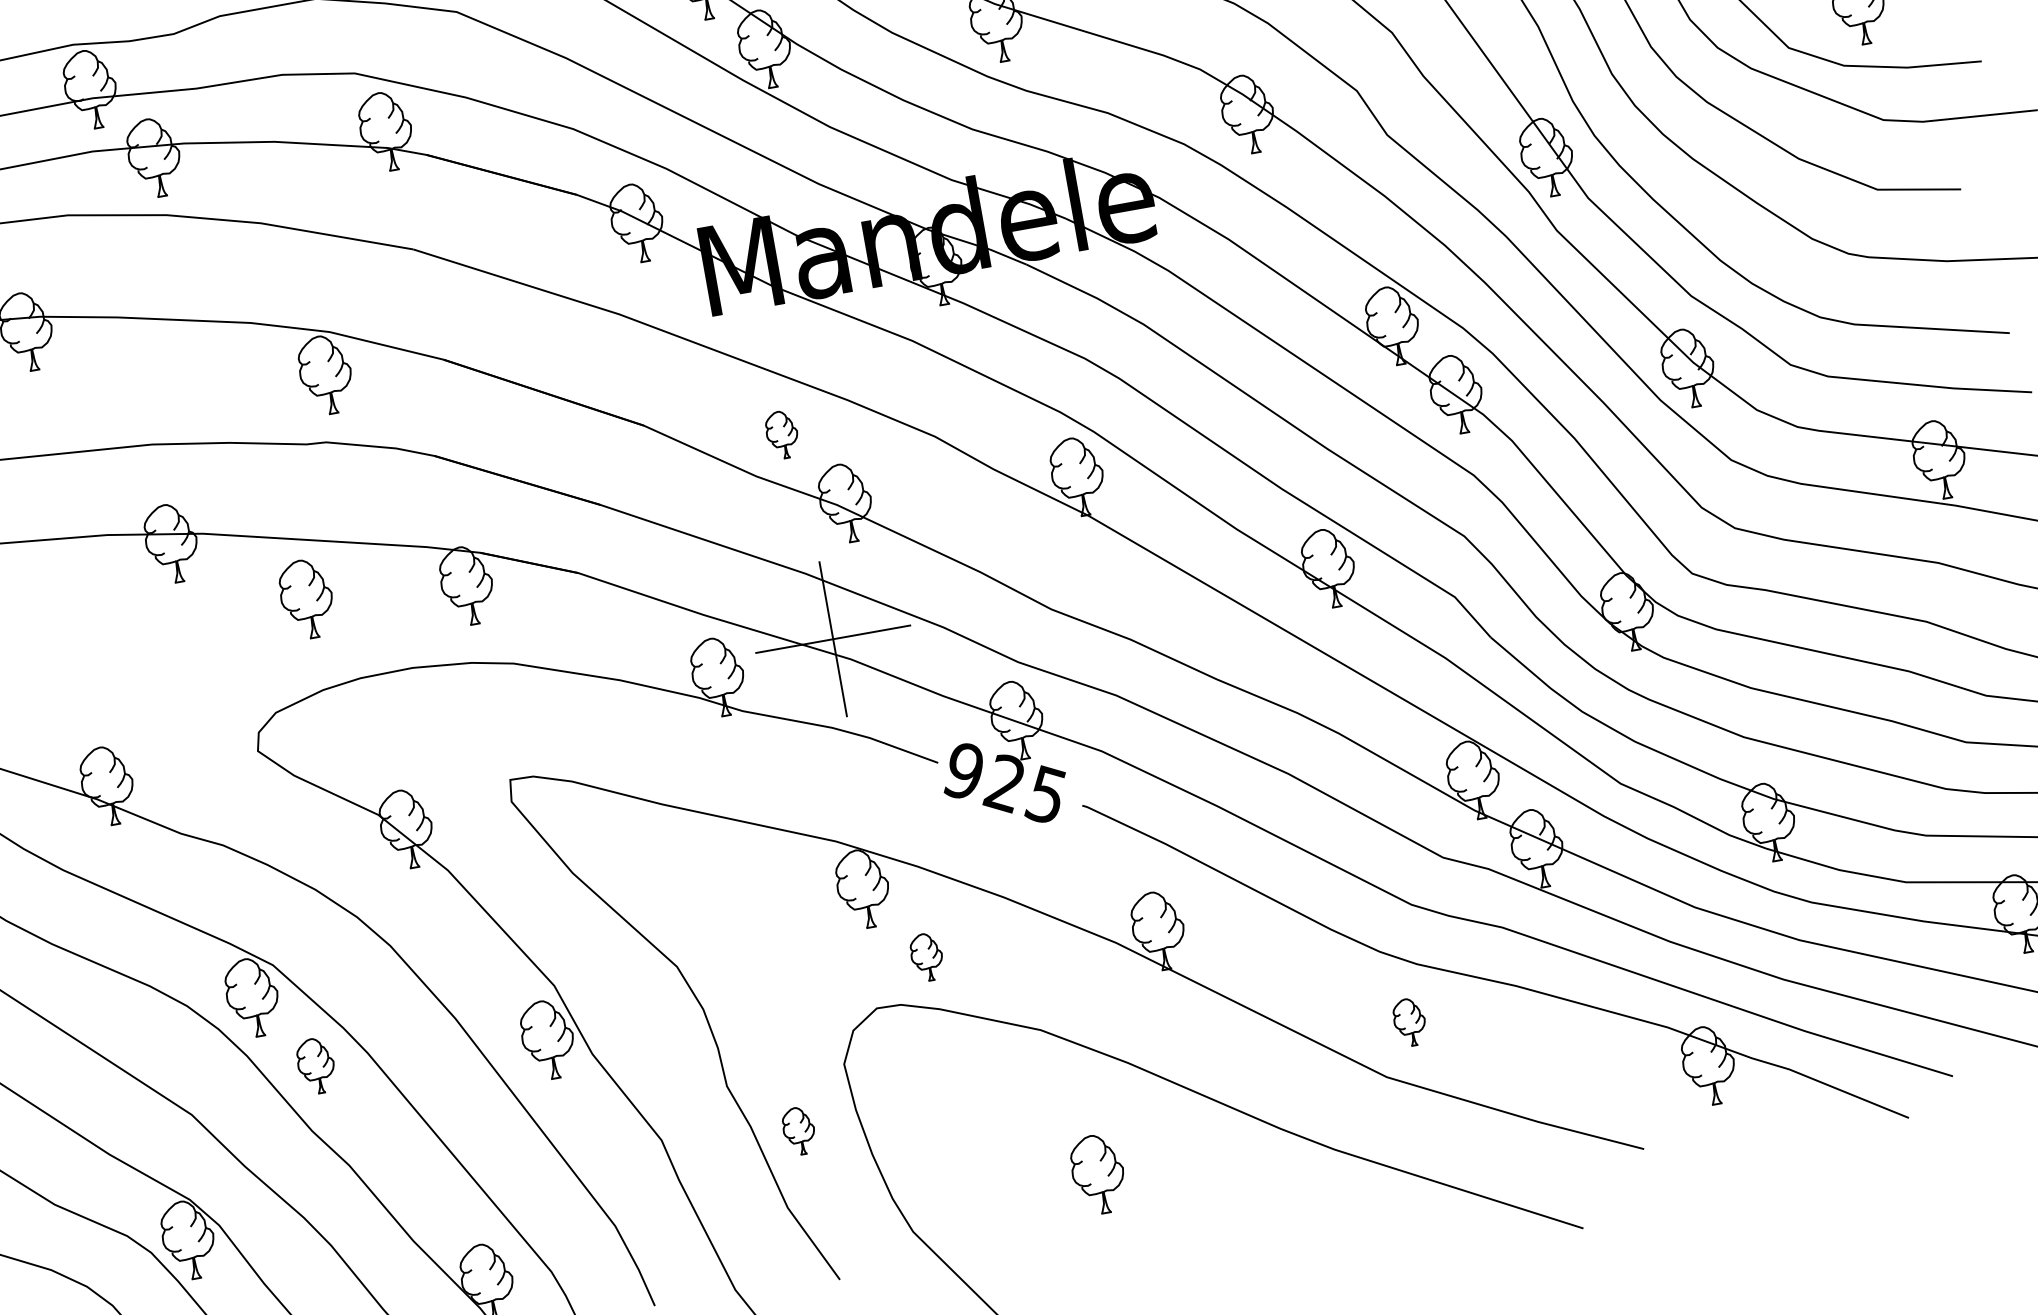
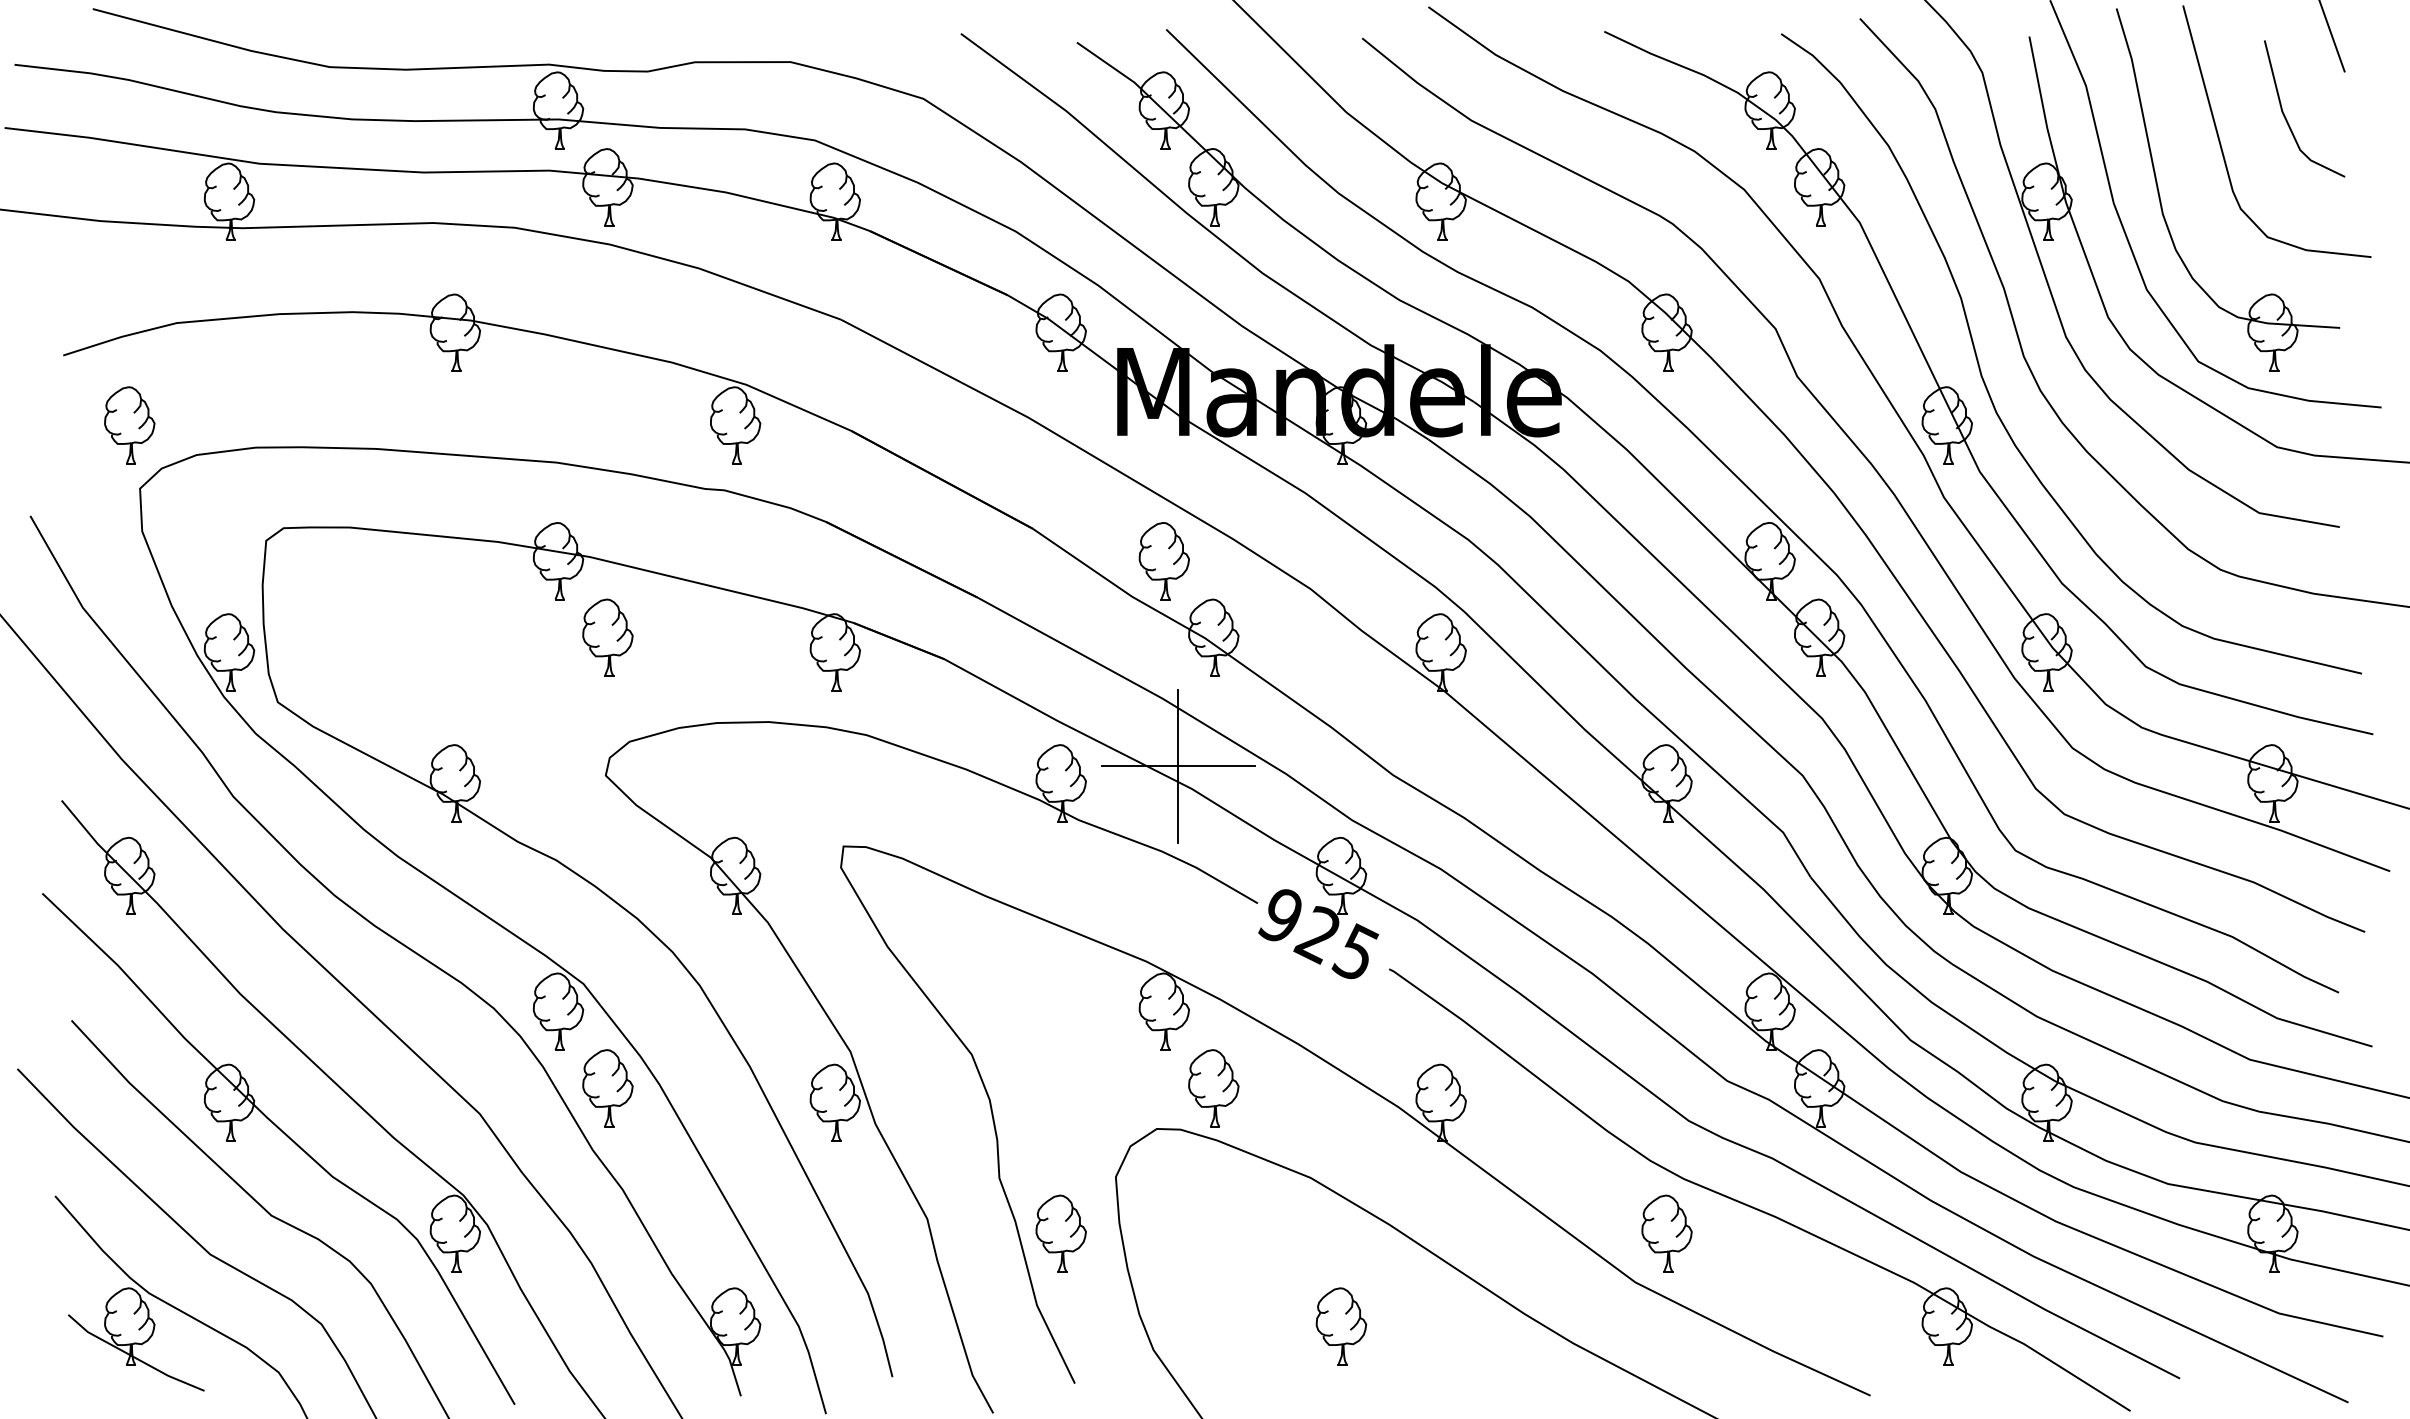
part: (781, 435) -> (1163, 561), size x1.67
part: (306, 598) -> (607, 637), moved
part: (926, 957) -> (1213, 1088), size x1.67
part: (1409, 1022) -> (1666, 1233), size x1.67
part: (315, 1066) -> (607, 1088), size x1.43
part: (798, 1131) -> (1060, 1233), size x1.67

